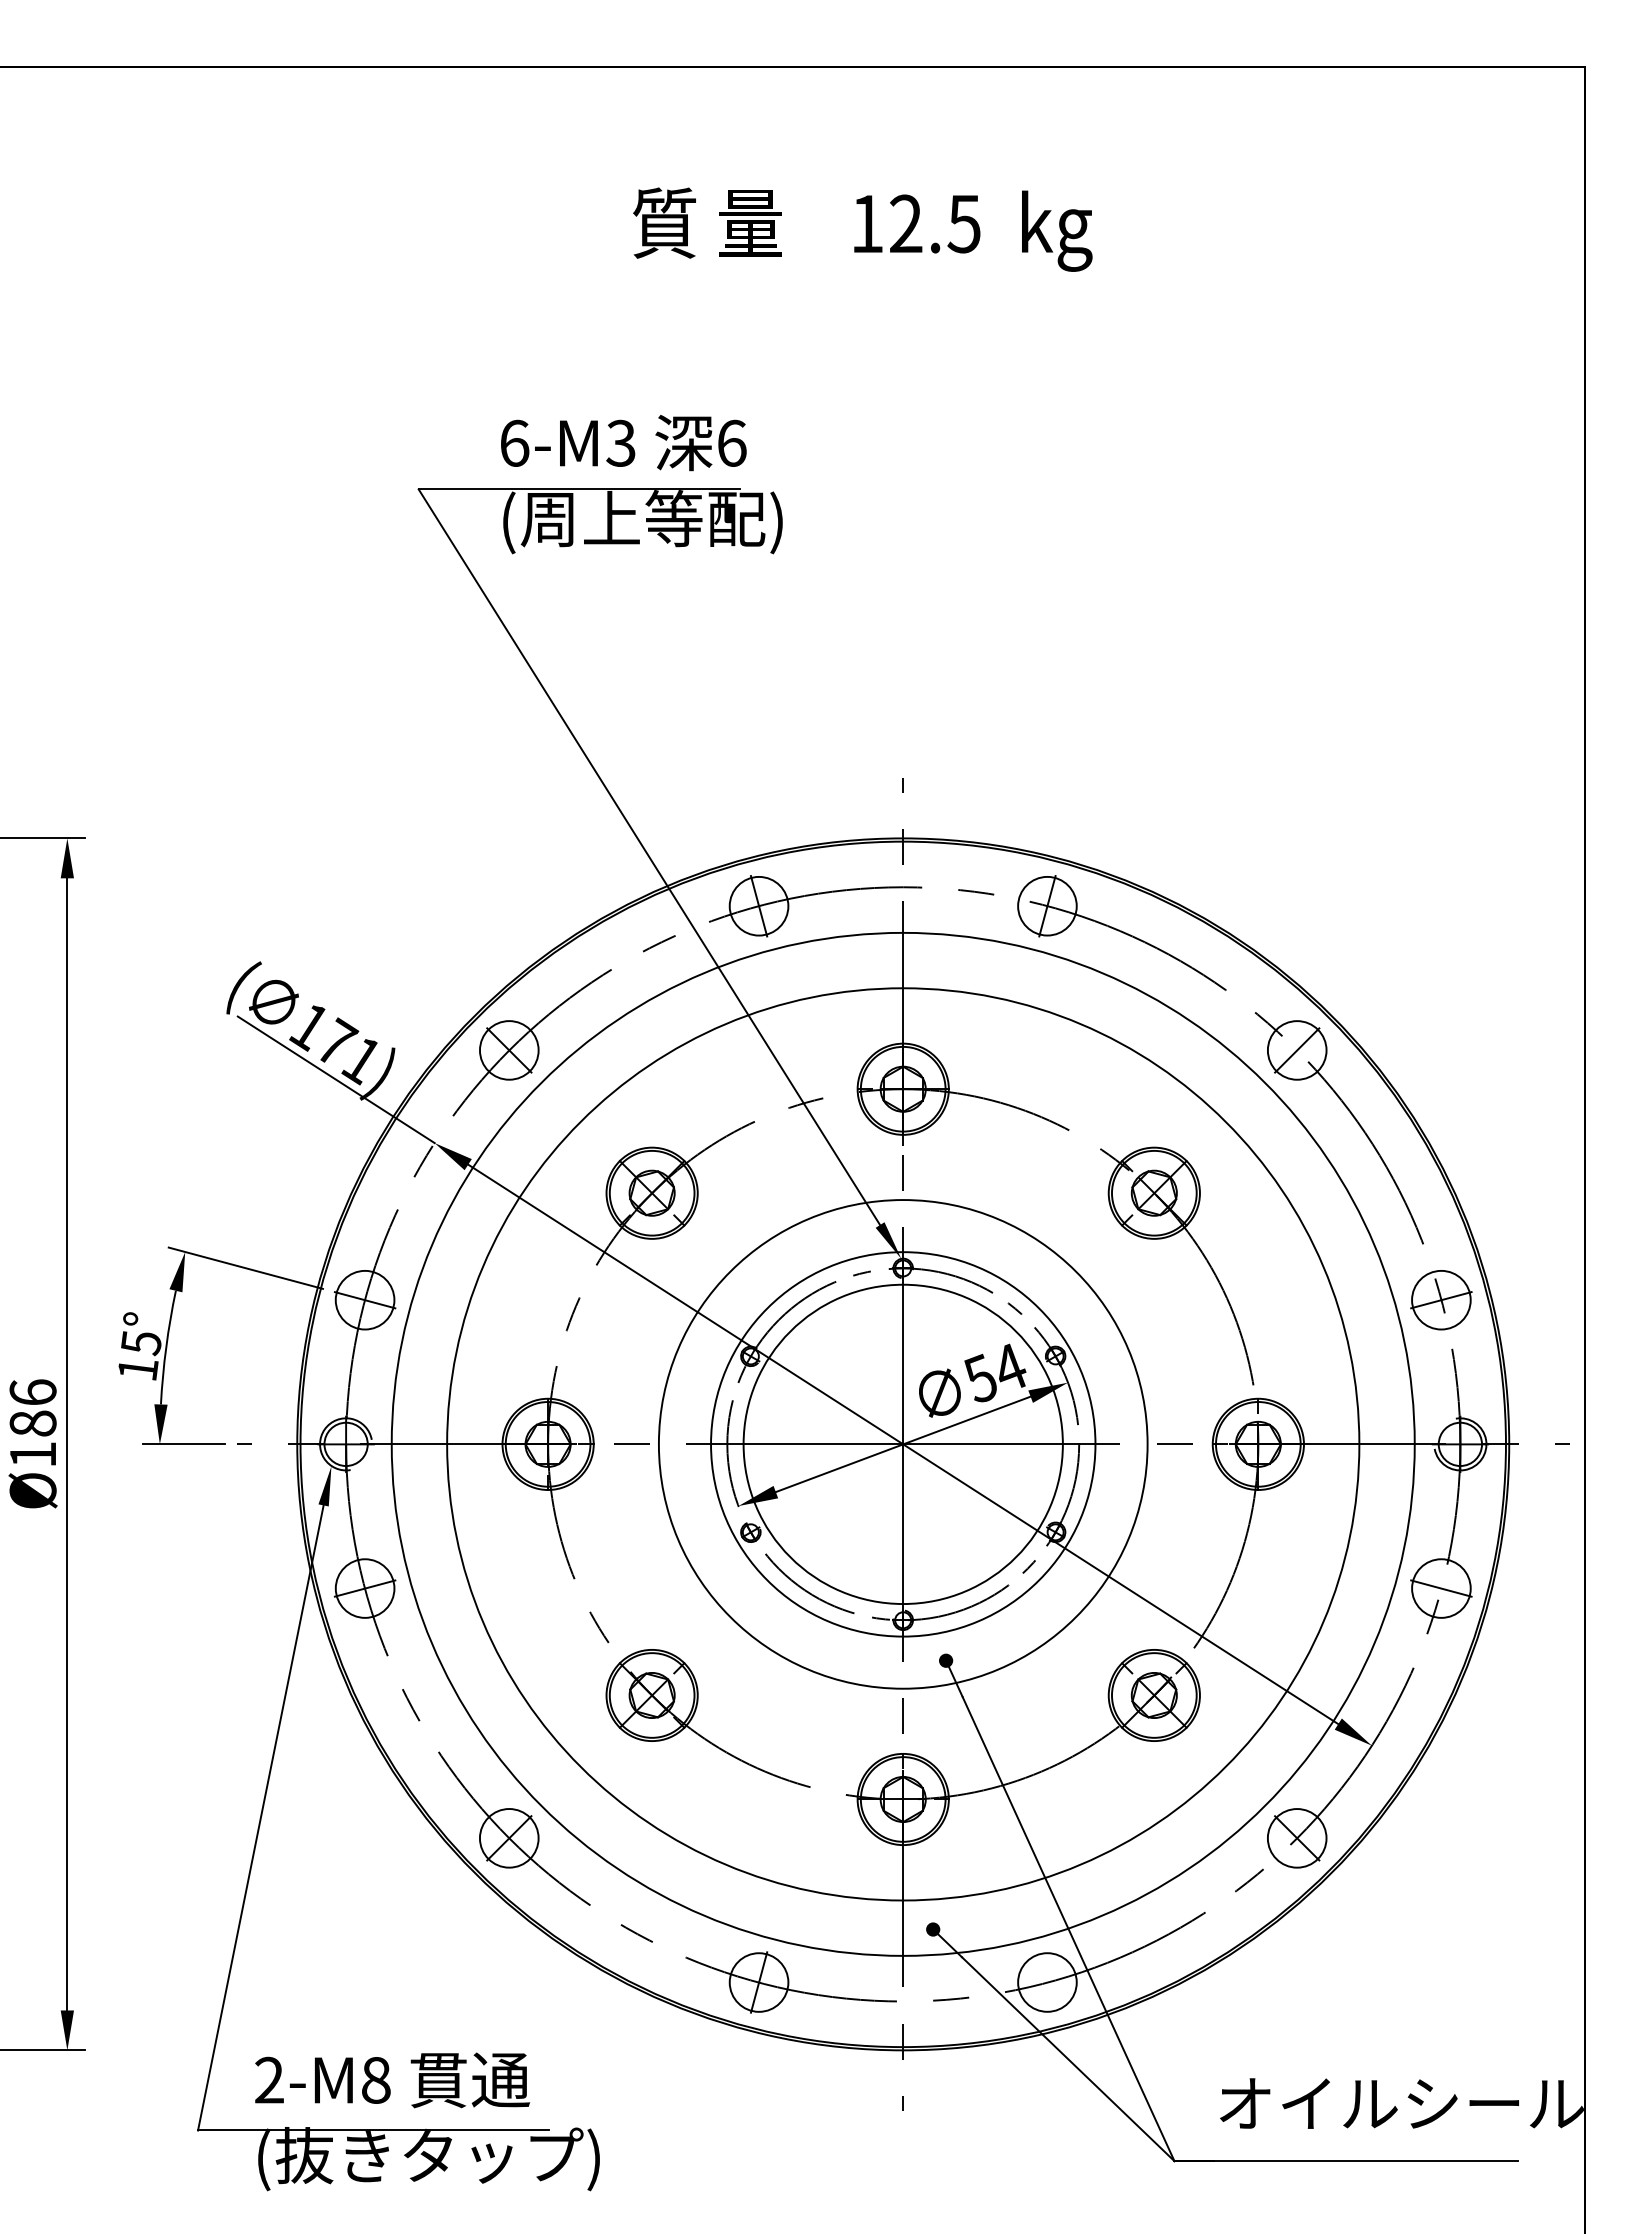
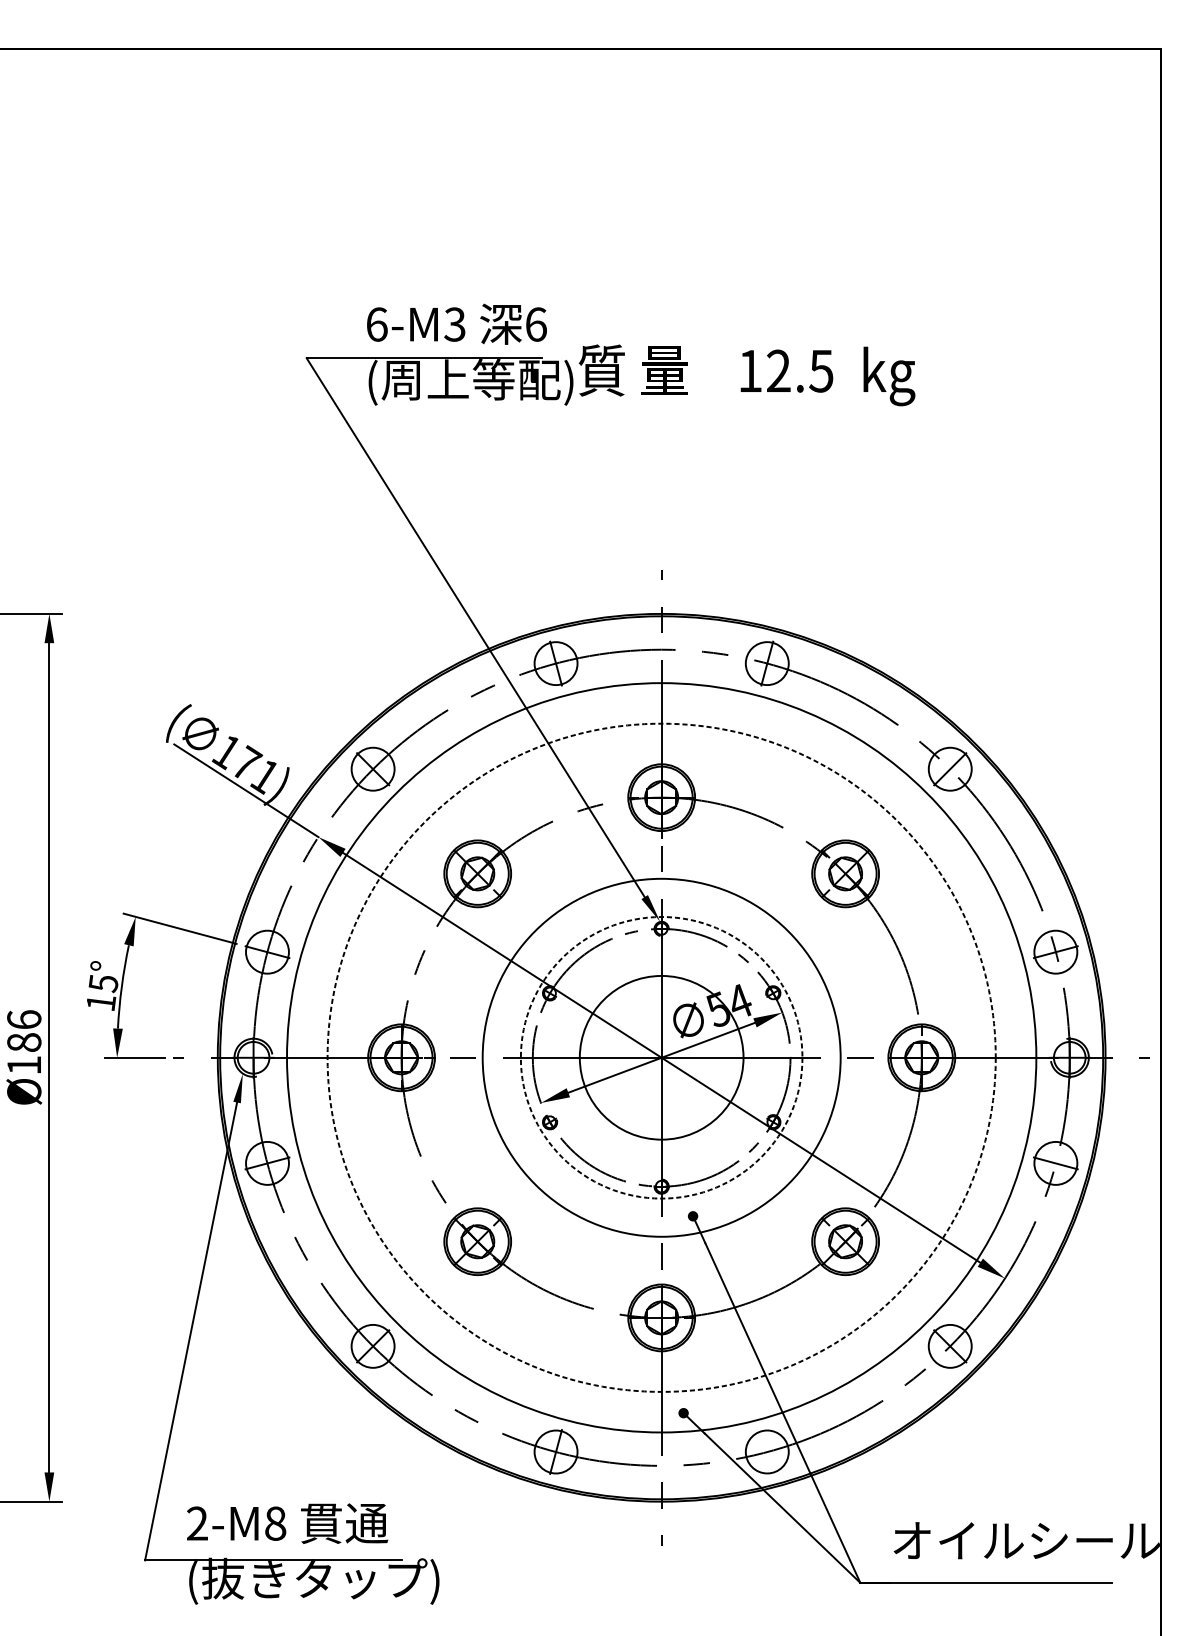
text: (862, 229) -> (746, 375), moved
circle: (902, 1444) -> (661, 1057), size x0.7
circle: (903, 1444) -> (661, 1057), solid -> dashed
circle: (903, 1444) -> (661, 1057), solid -> dashed

